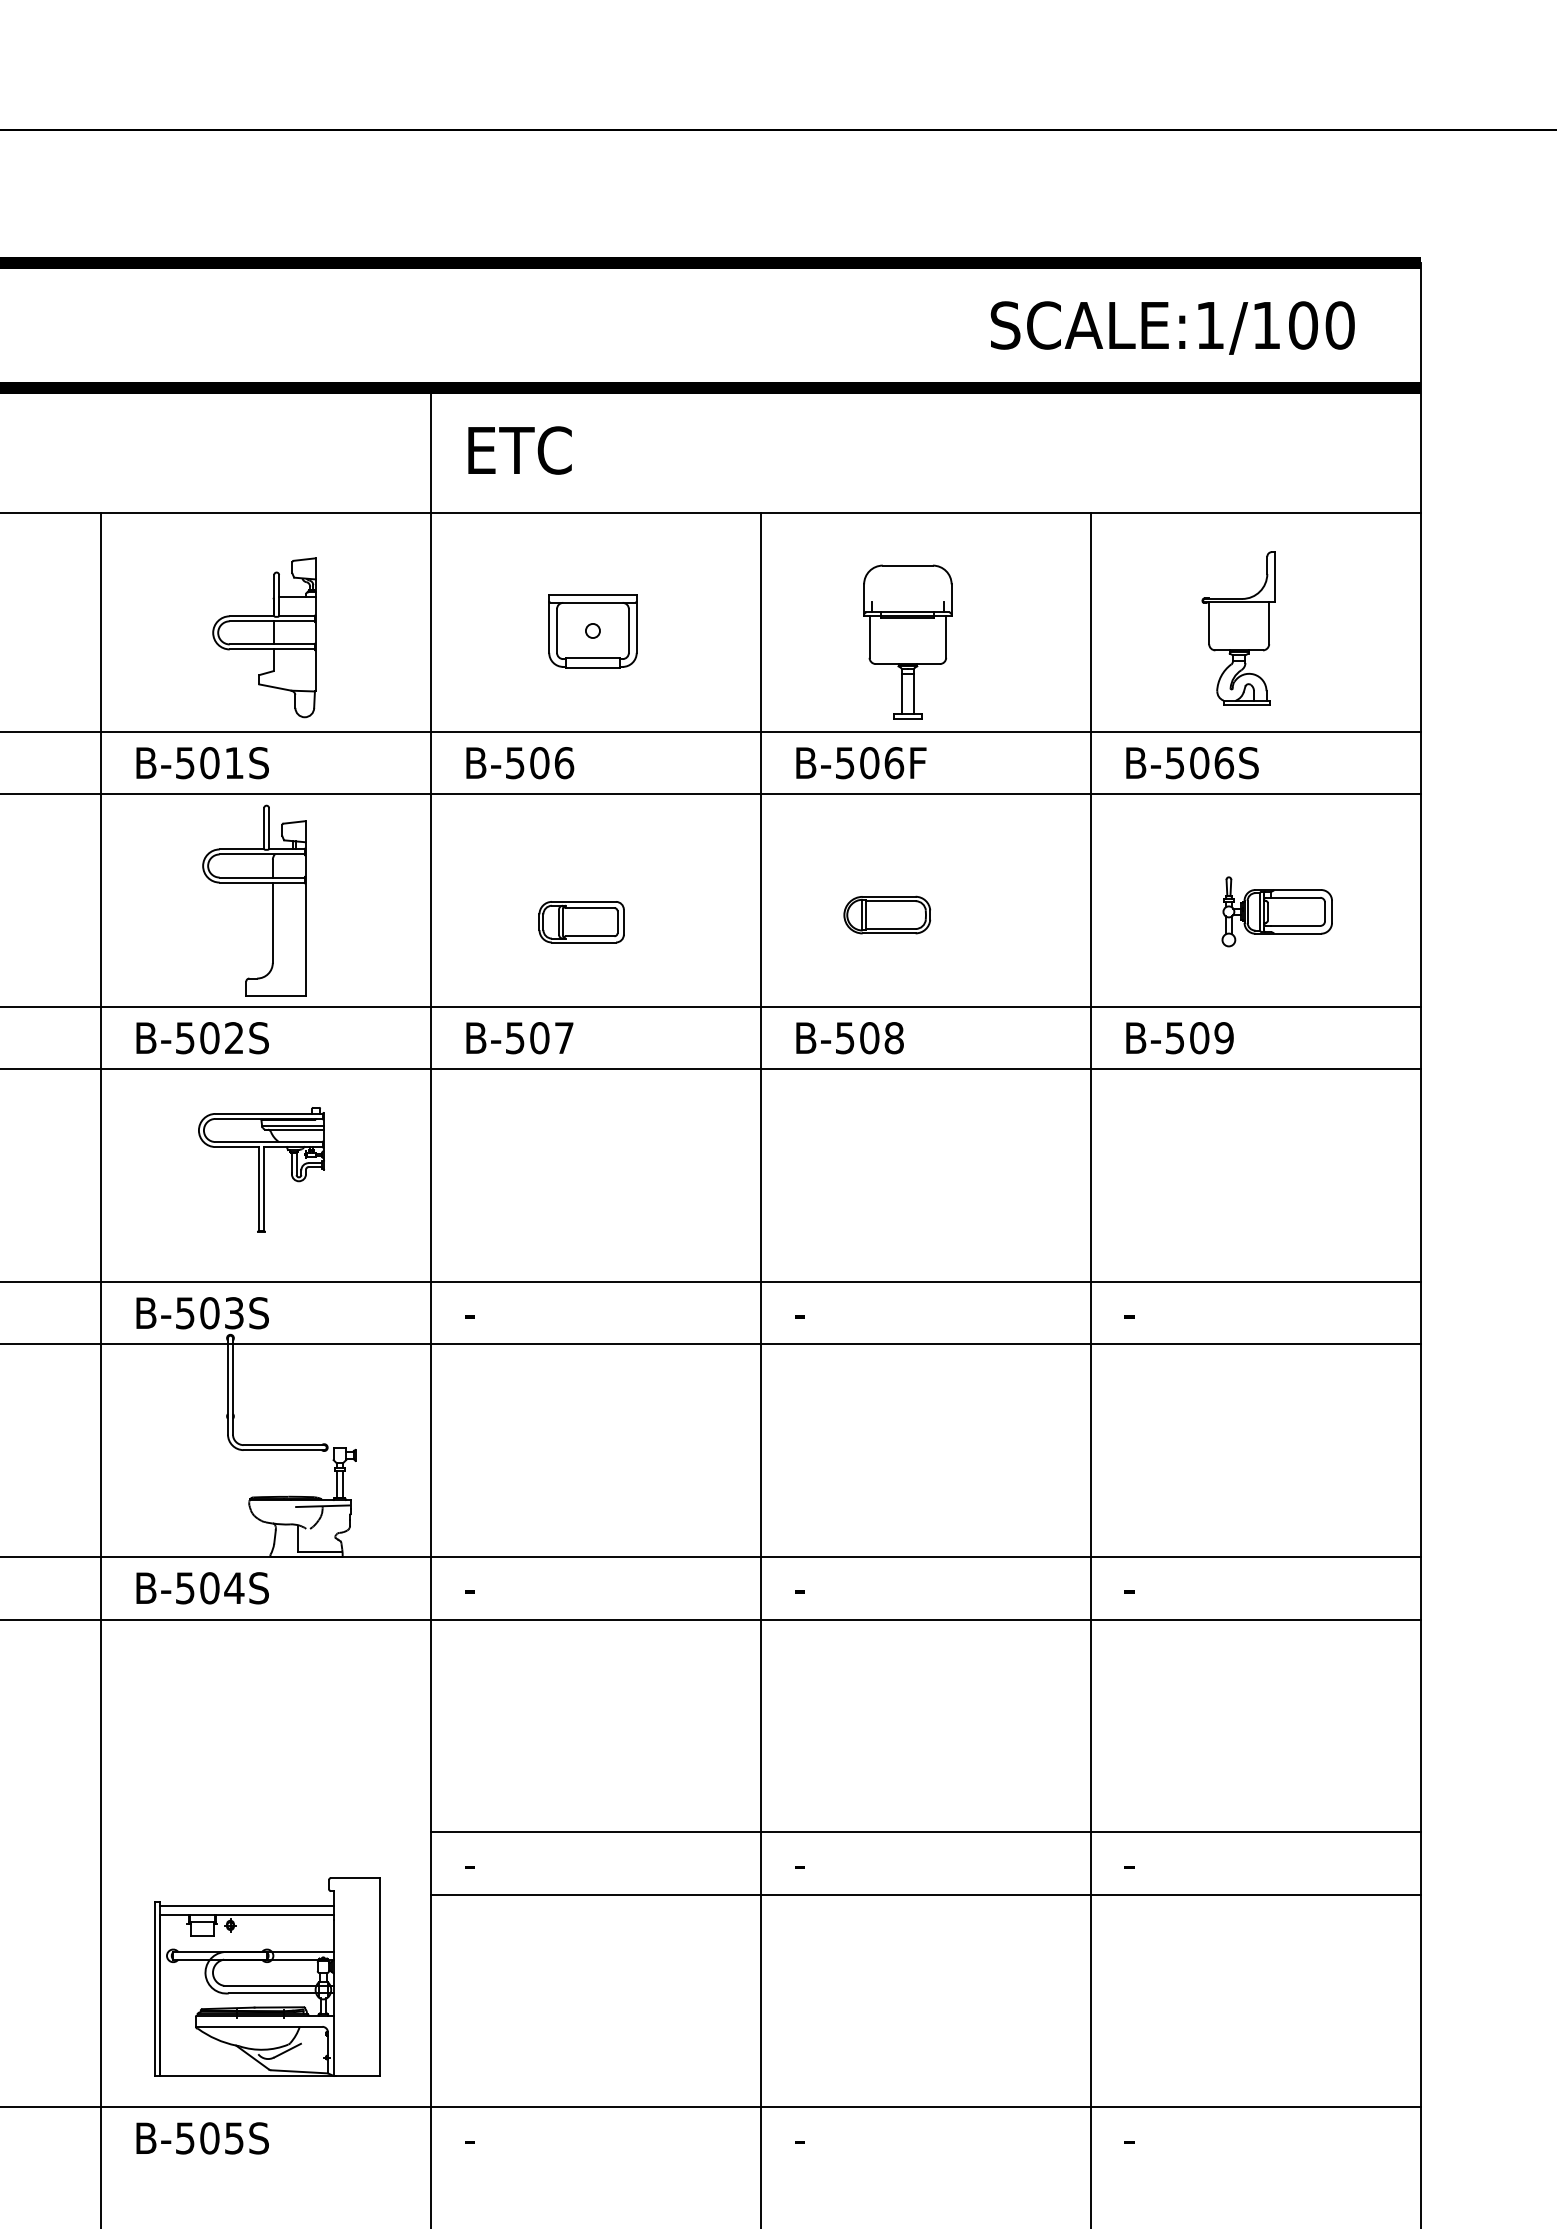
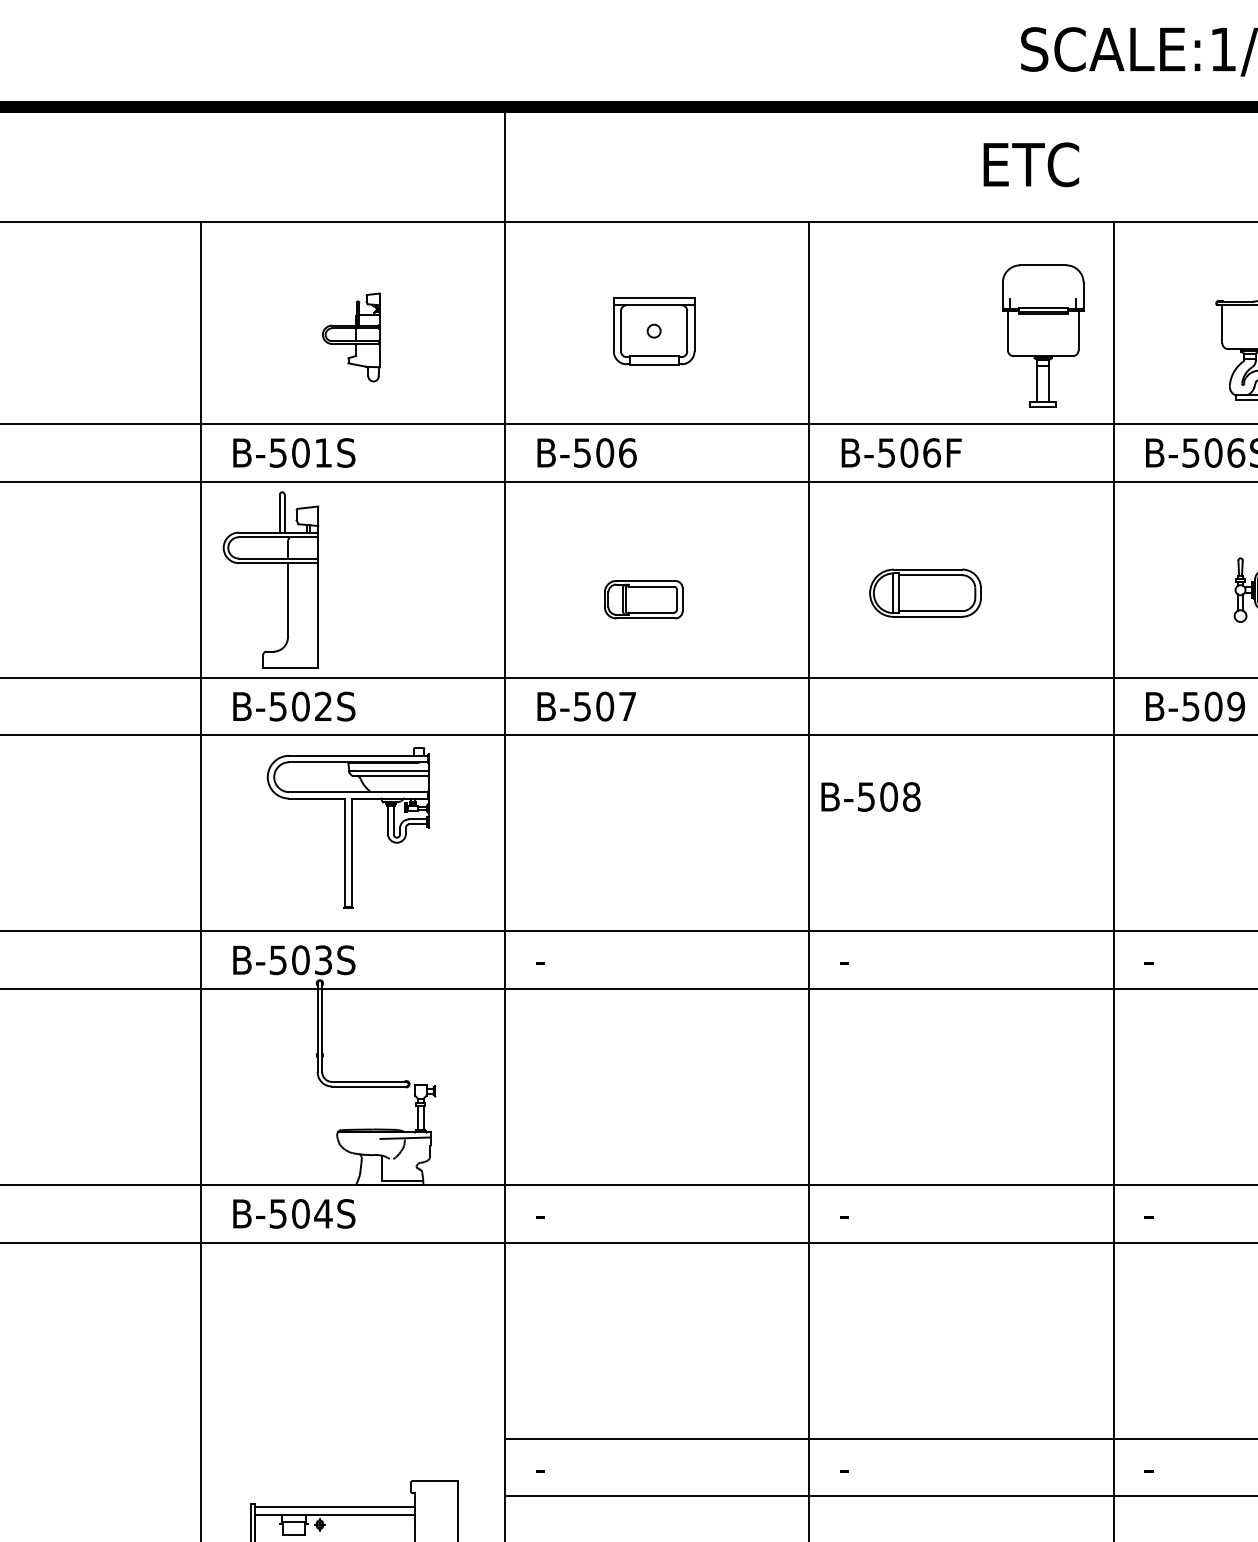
text: (519, 450) -> (1030, 164), moved
part: (264, 637) -> (351, 337), size x0.6
part: (907, 641) -> (1042, 335), moved
part: (254, 883) -> (271, 564), moved
part: (887, 914) -> (925, 592), size x1.4
text: (849, 1038) -> (870, 797), moved
part: (261, 1169) -> (348, 827), size x1.4

